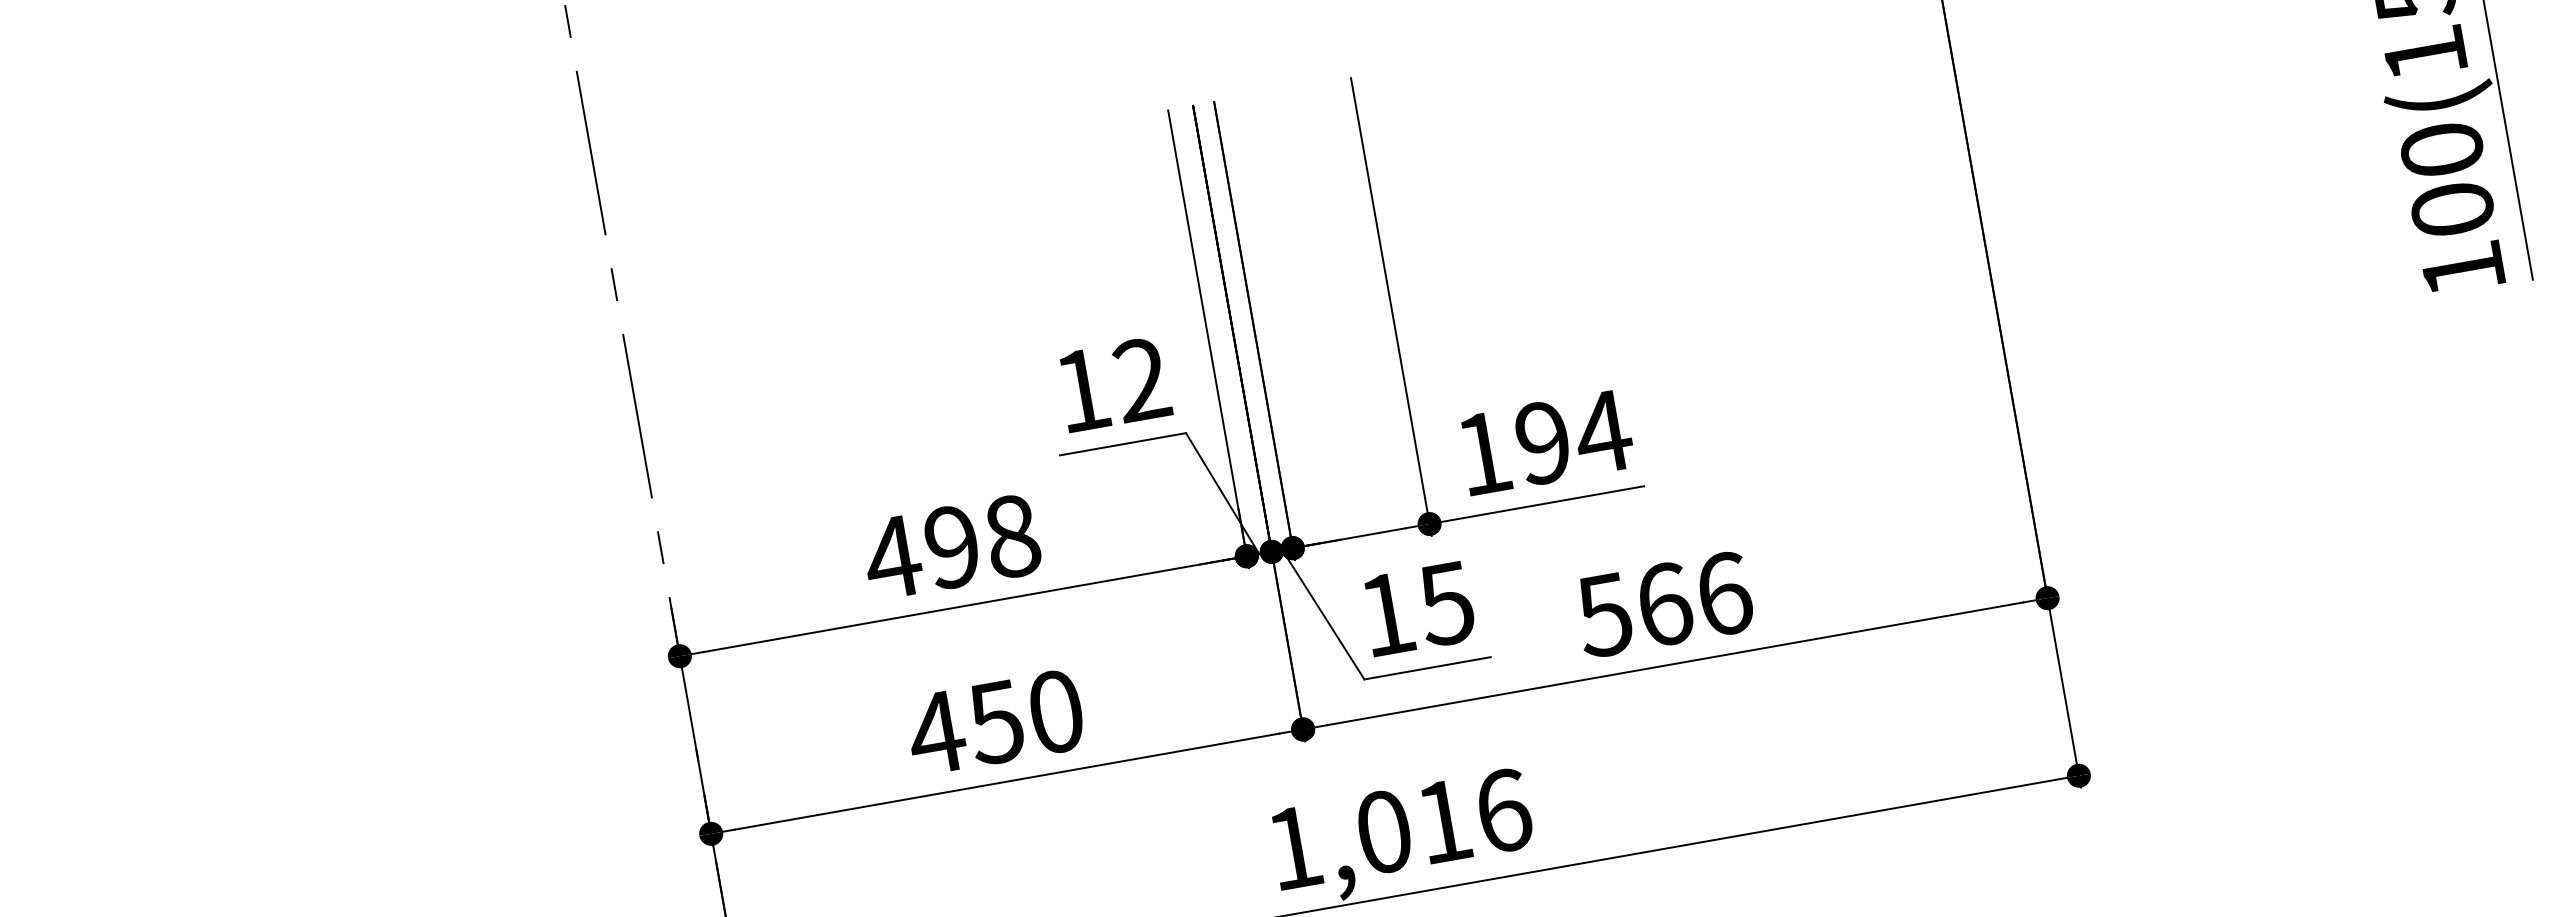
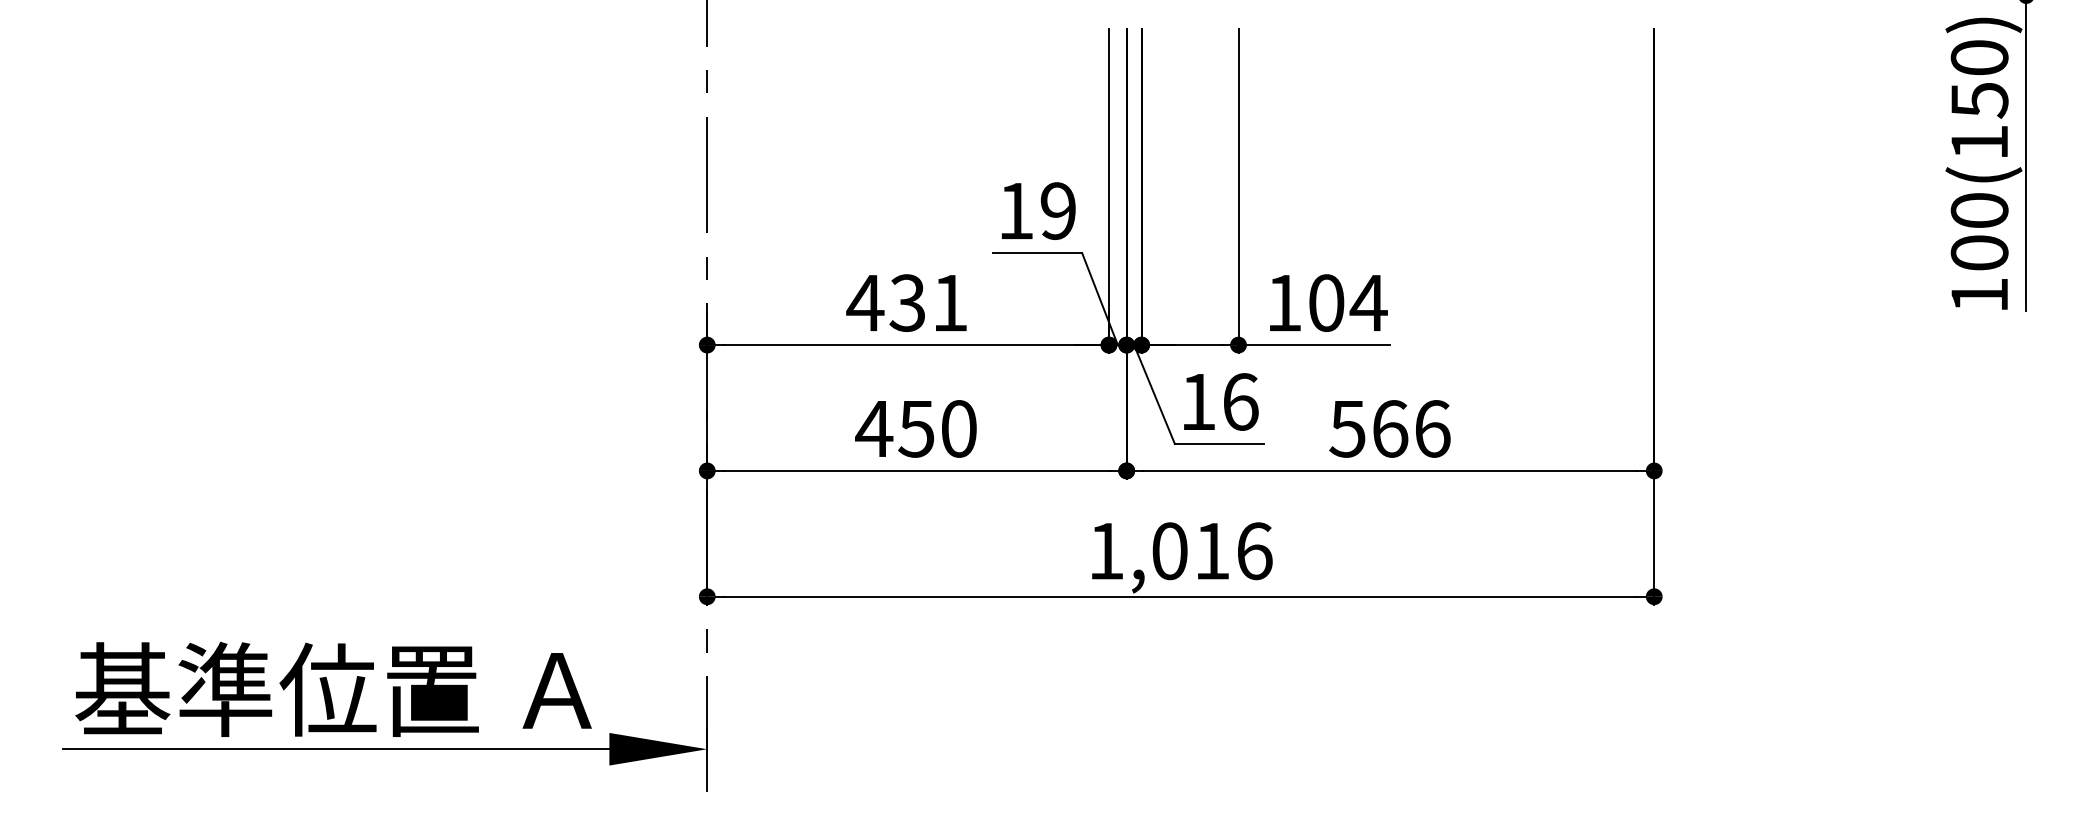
text: (1140, 379) -> (1057, 210), 12 -> 19
text: (1543, 442) -> (1326, 302), 194 -> 104
text: (981, 541) -> (928, 302), 498 -> 431
text: (1446, 603) -> (1240, 401), 15 -> 16

